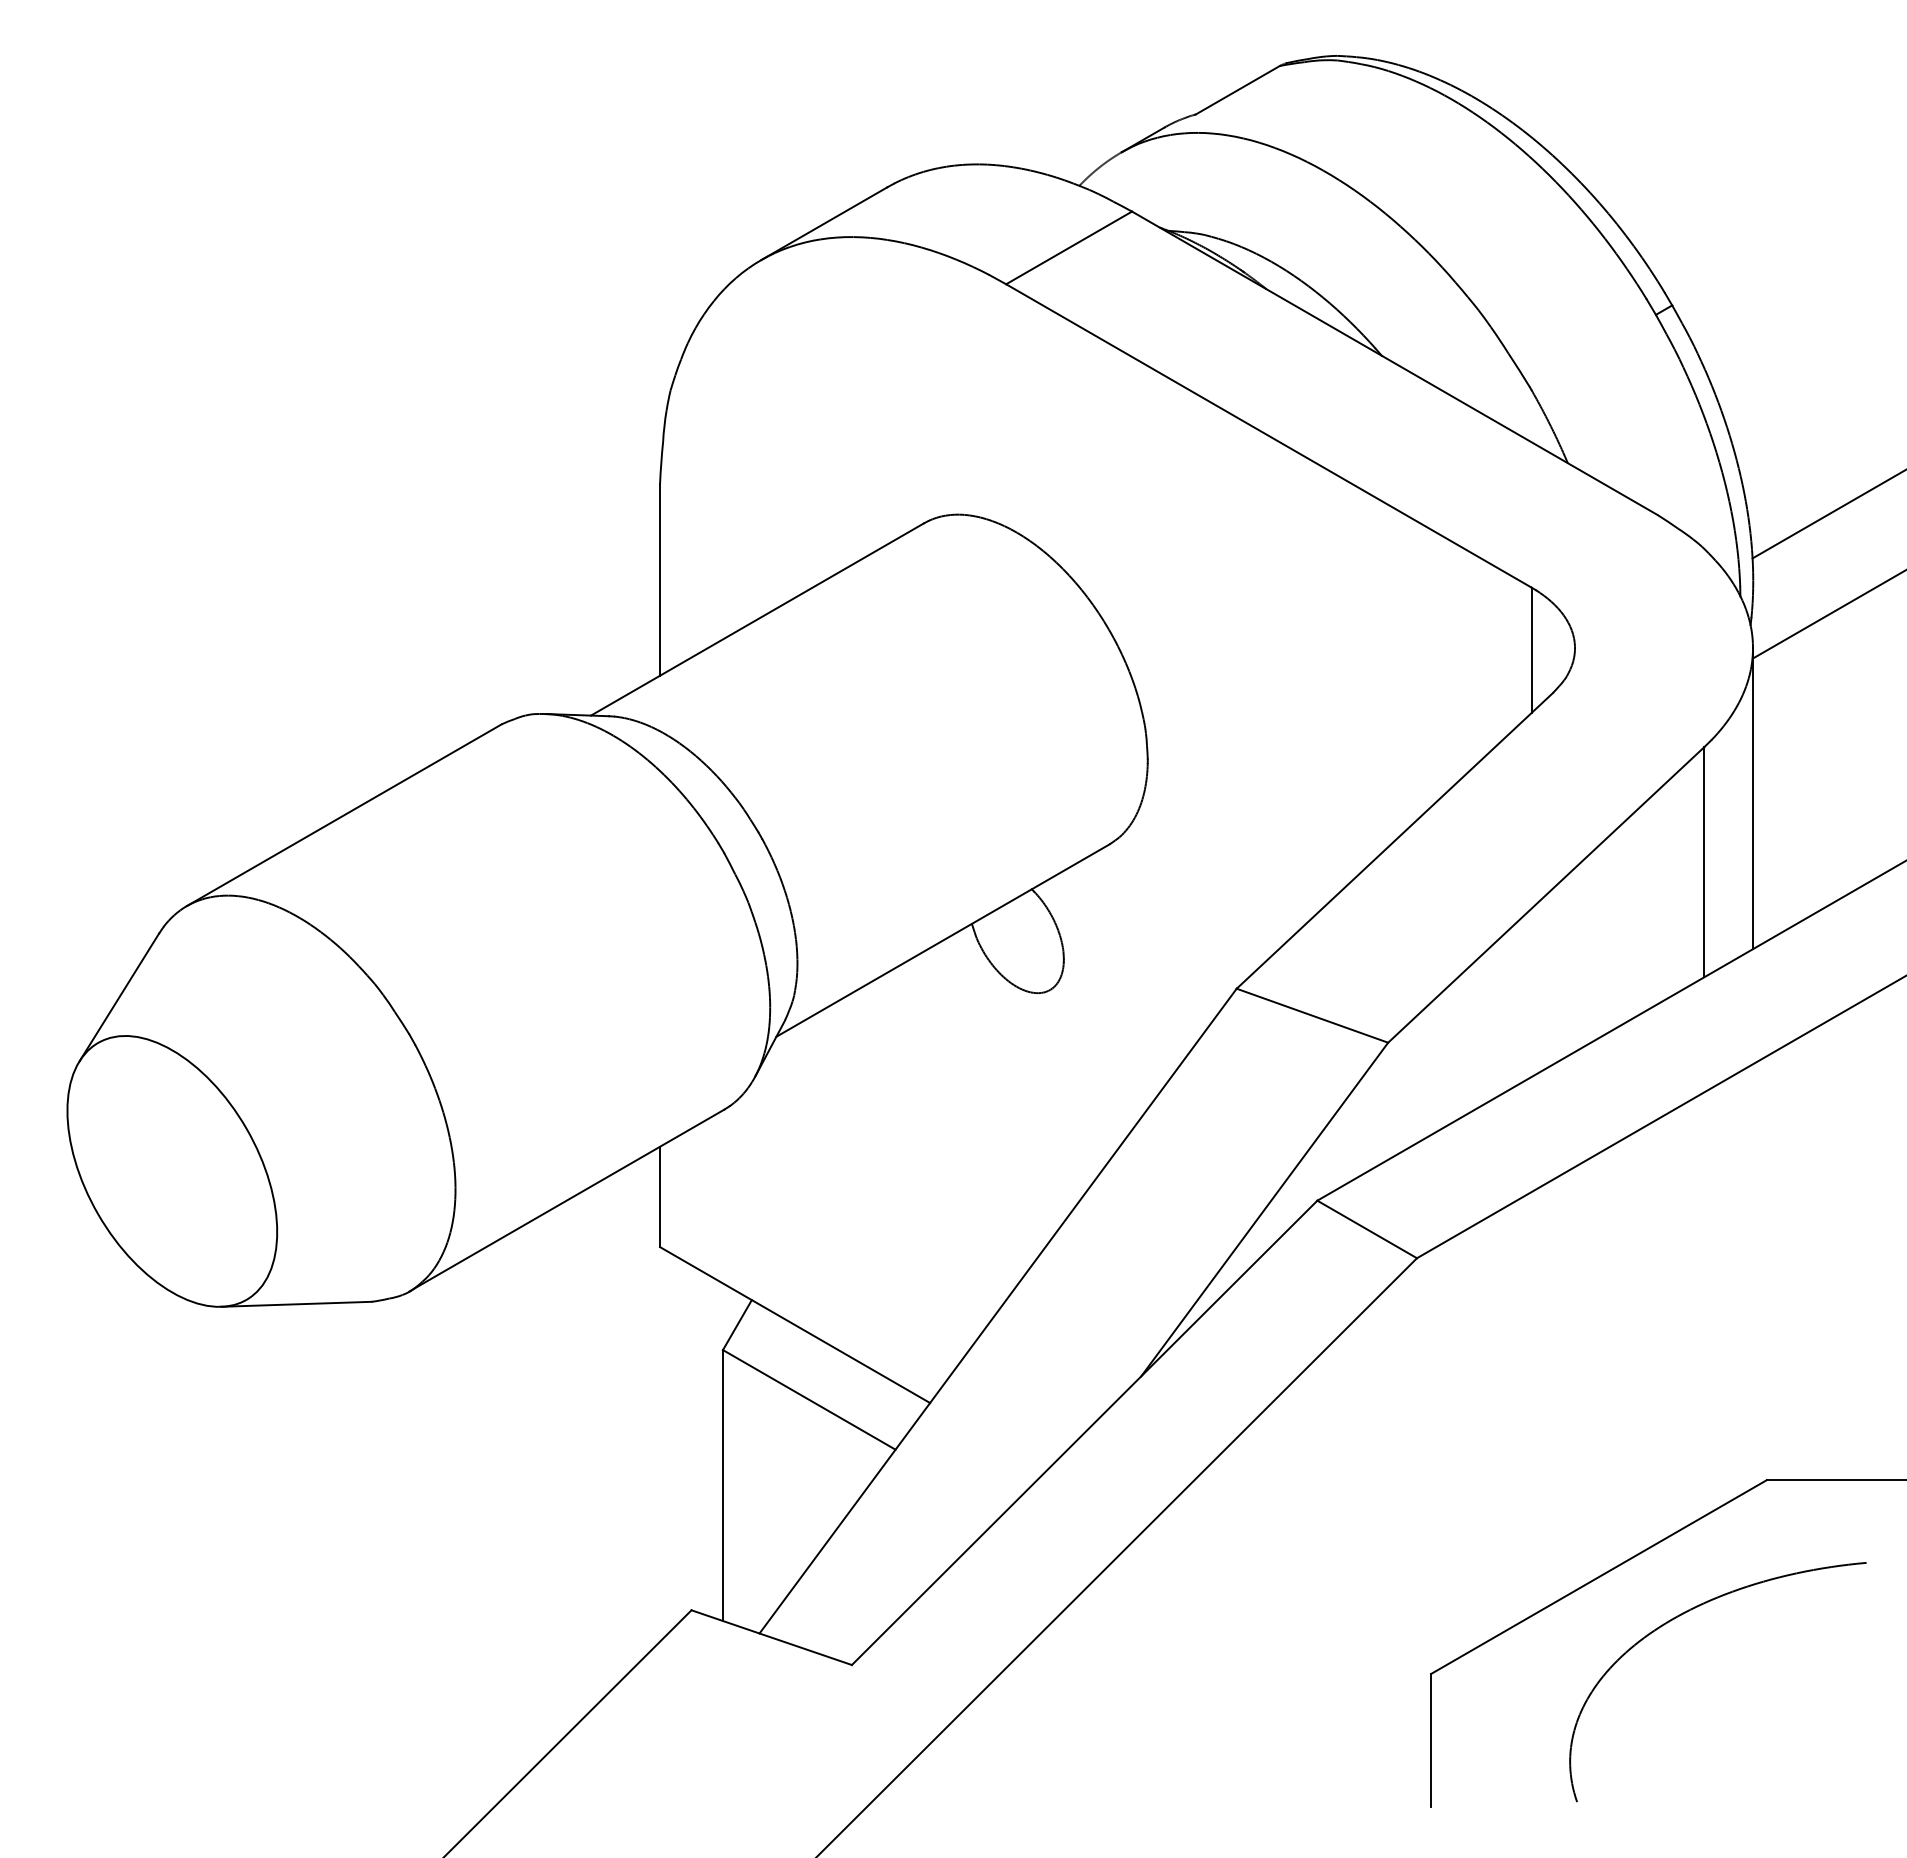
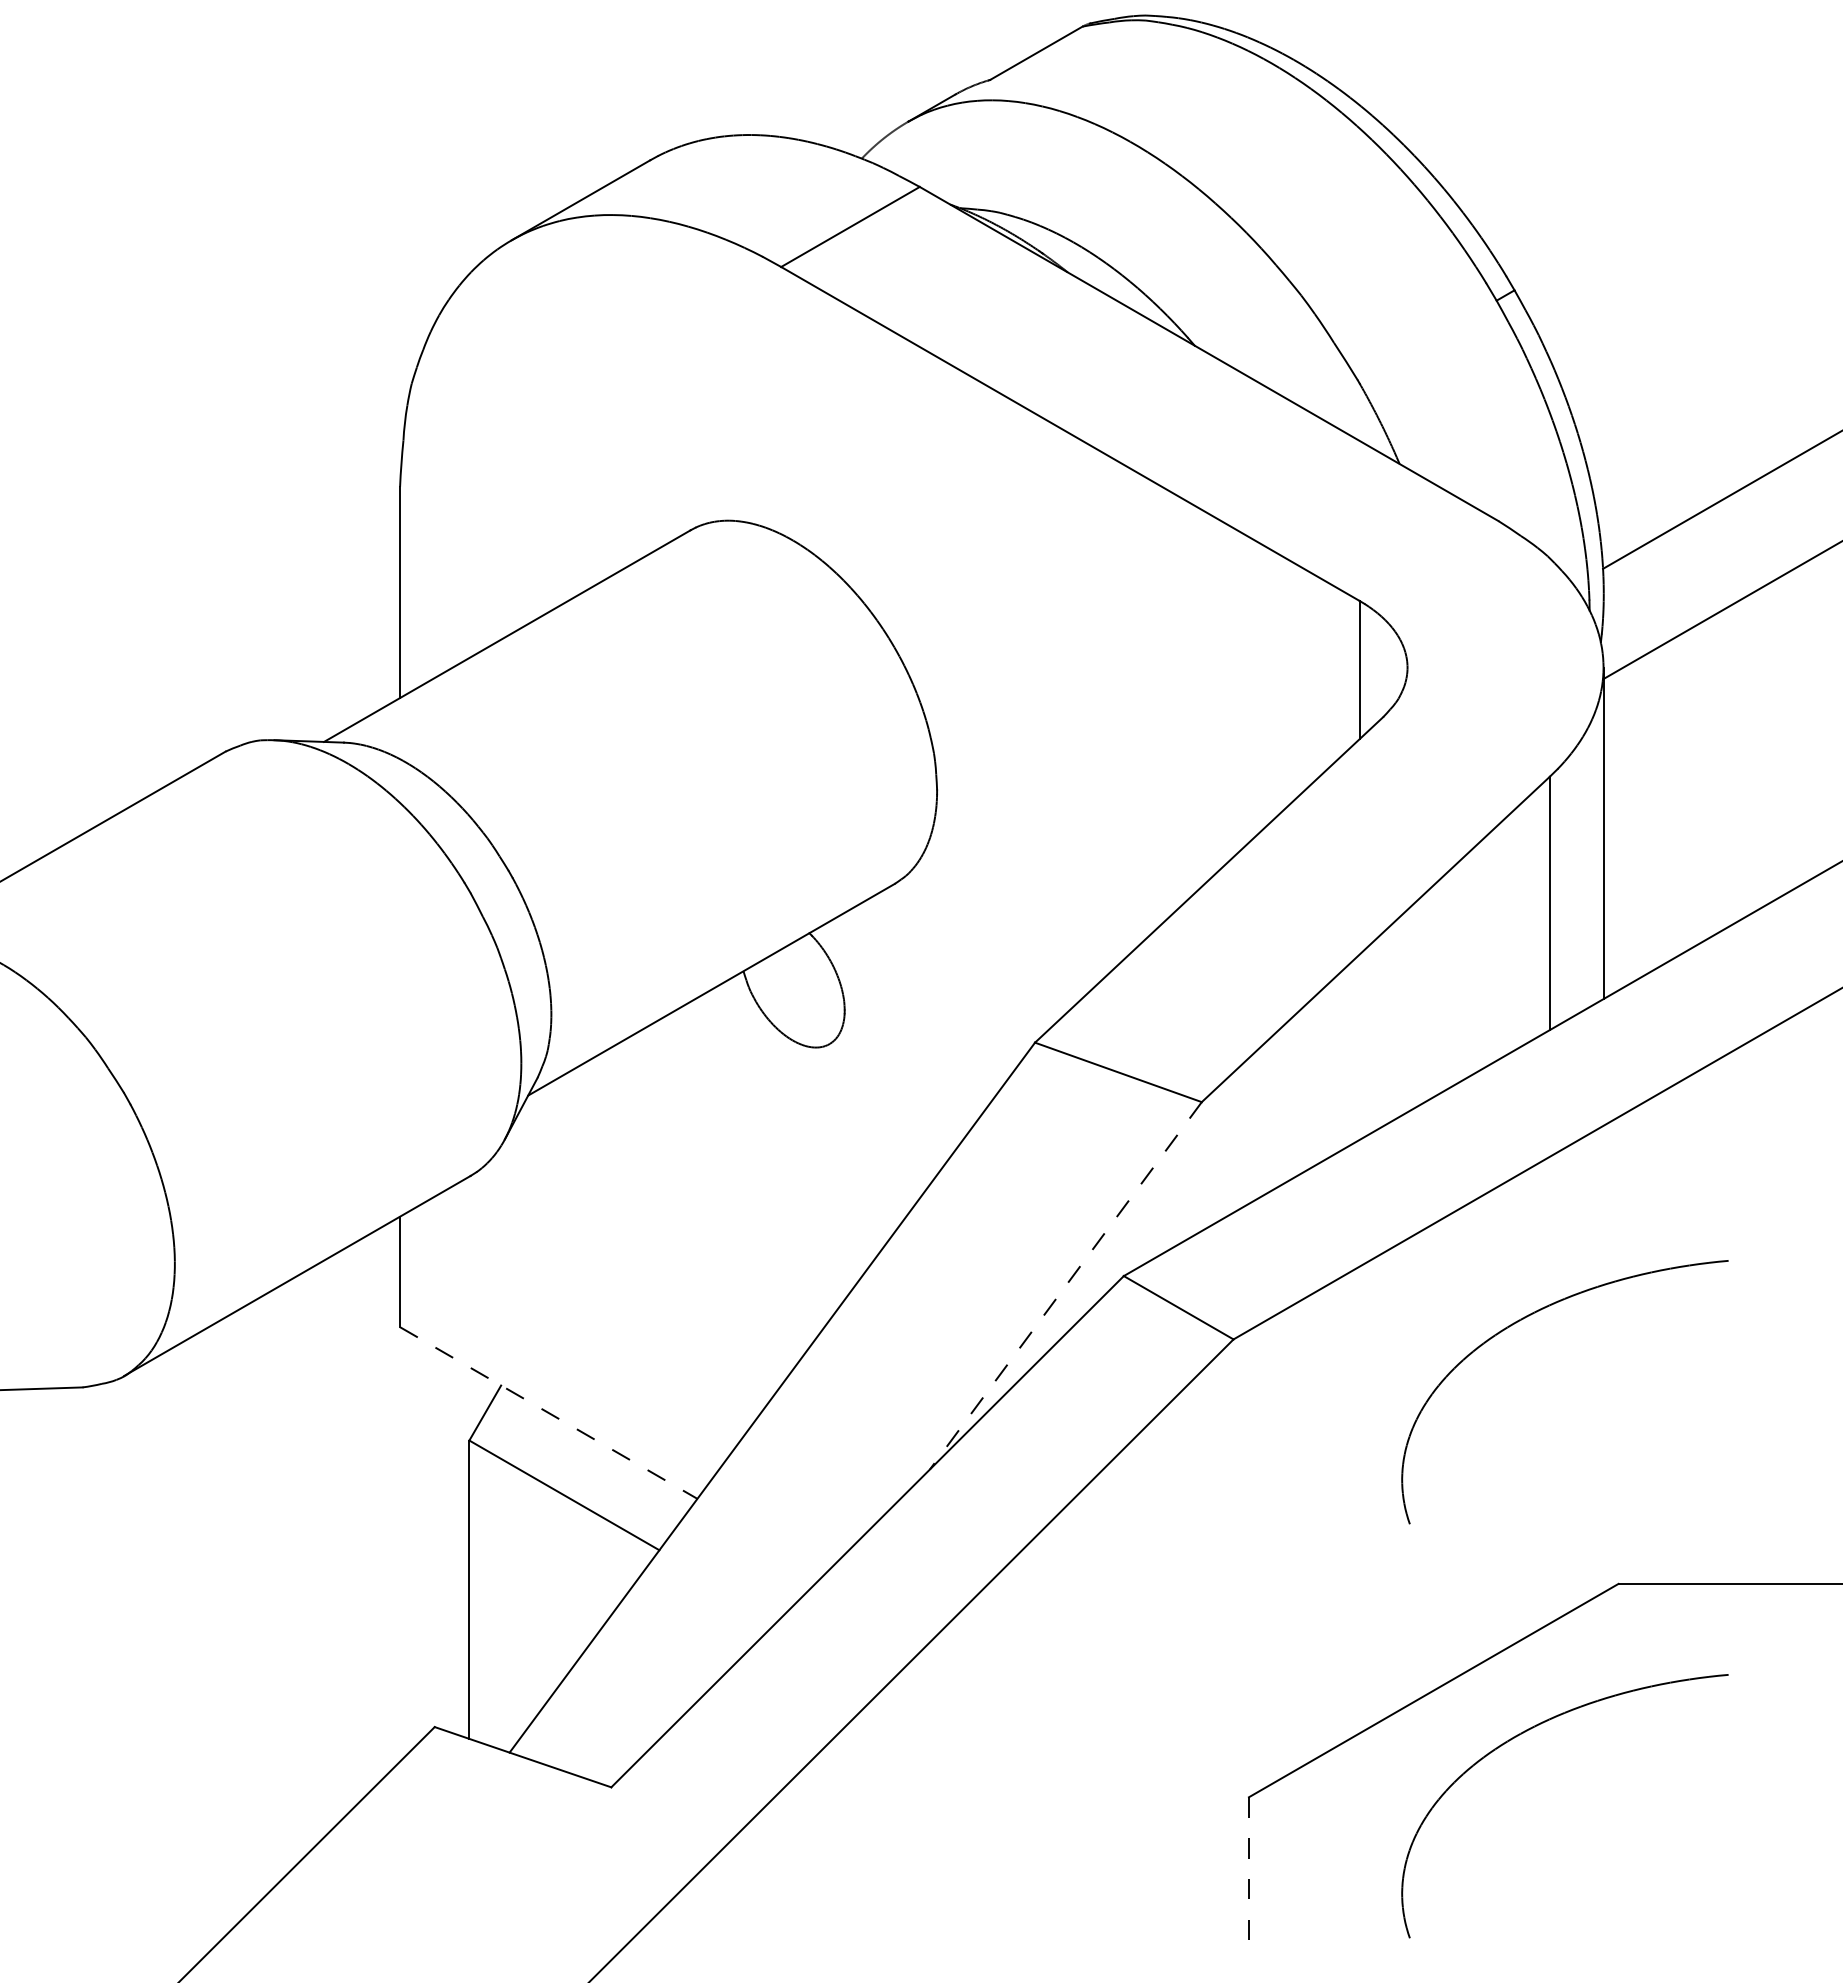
line: (1264, 1209) -> (1065, 1285), solid -> dashed
part: (1678, 1241) -> (1521, 1321), added
line: (795, 1325) -> (549, 1413), solid -> dashed
line: (1430, 1740) -> (1248, 1870), solid -> dashed

